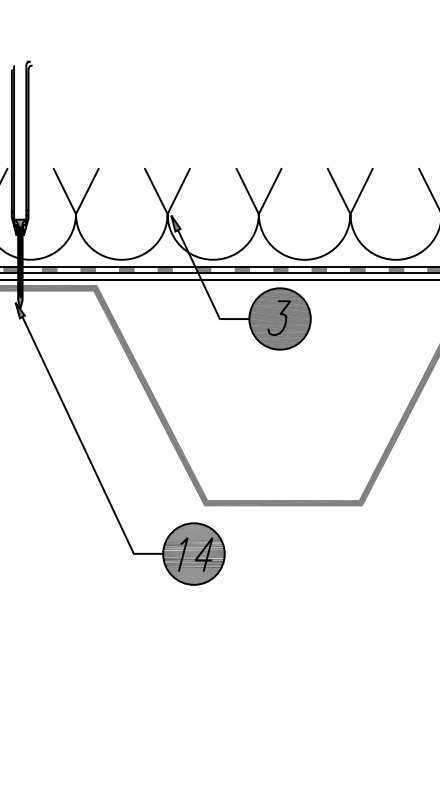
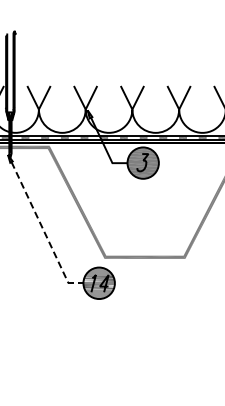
line: (85, 448) -> (43, 229), solid -> dashed

